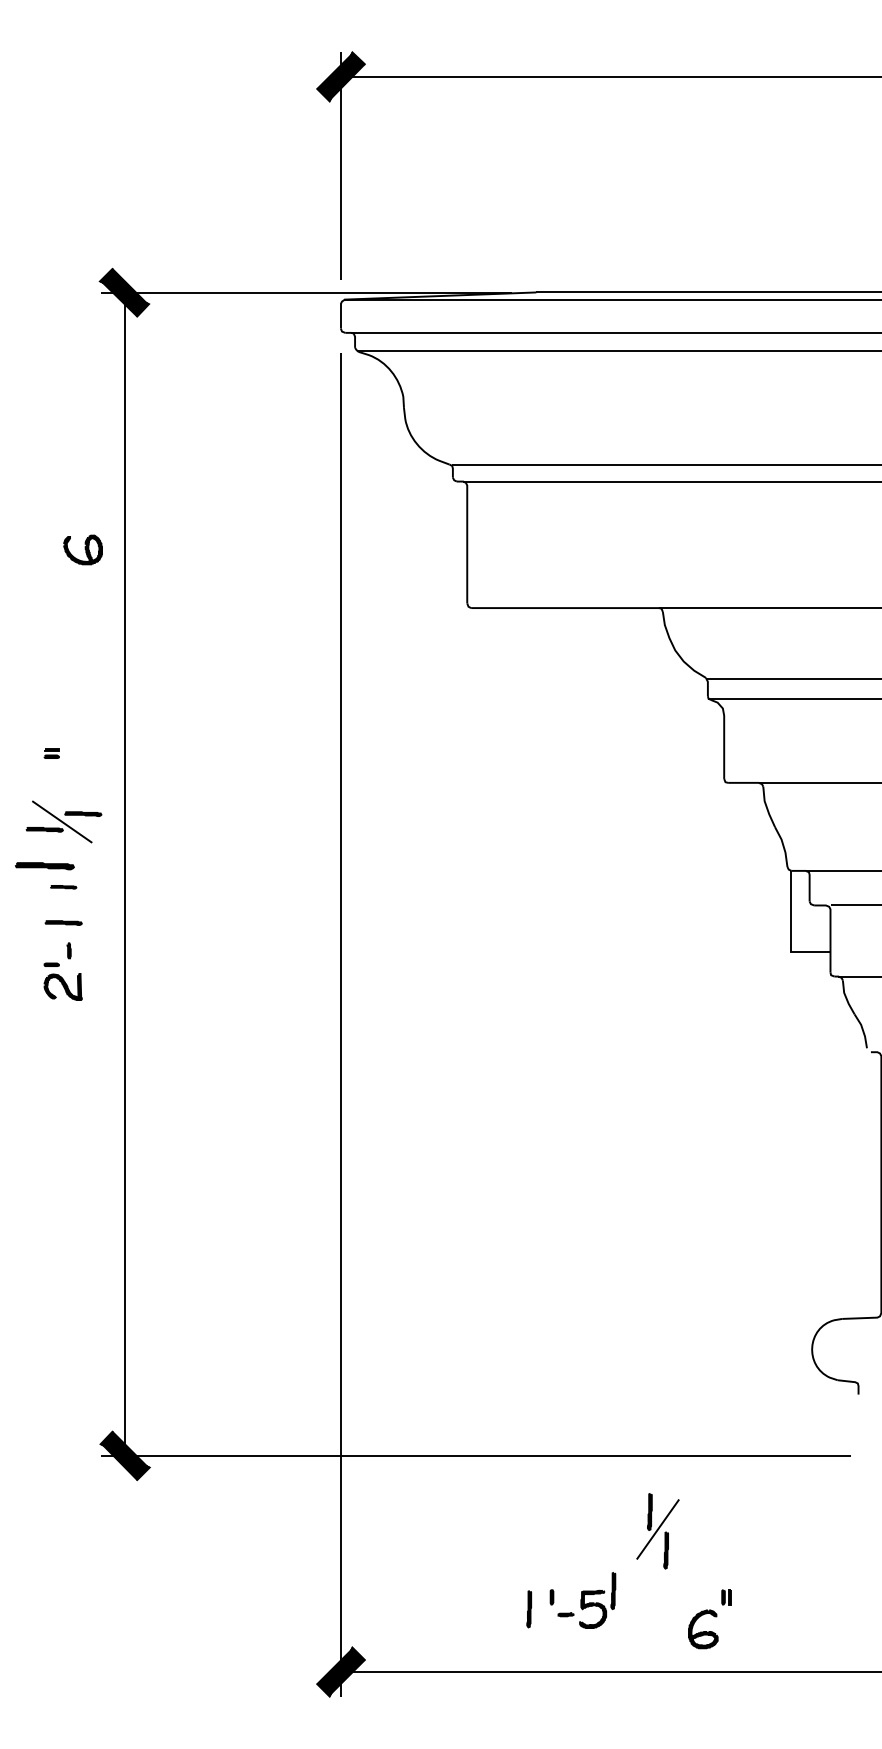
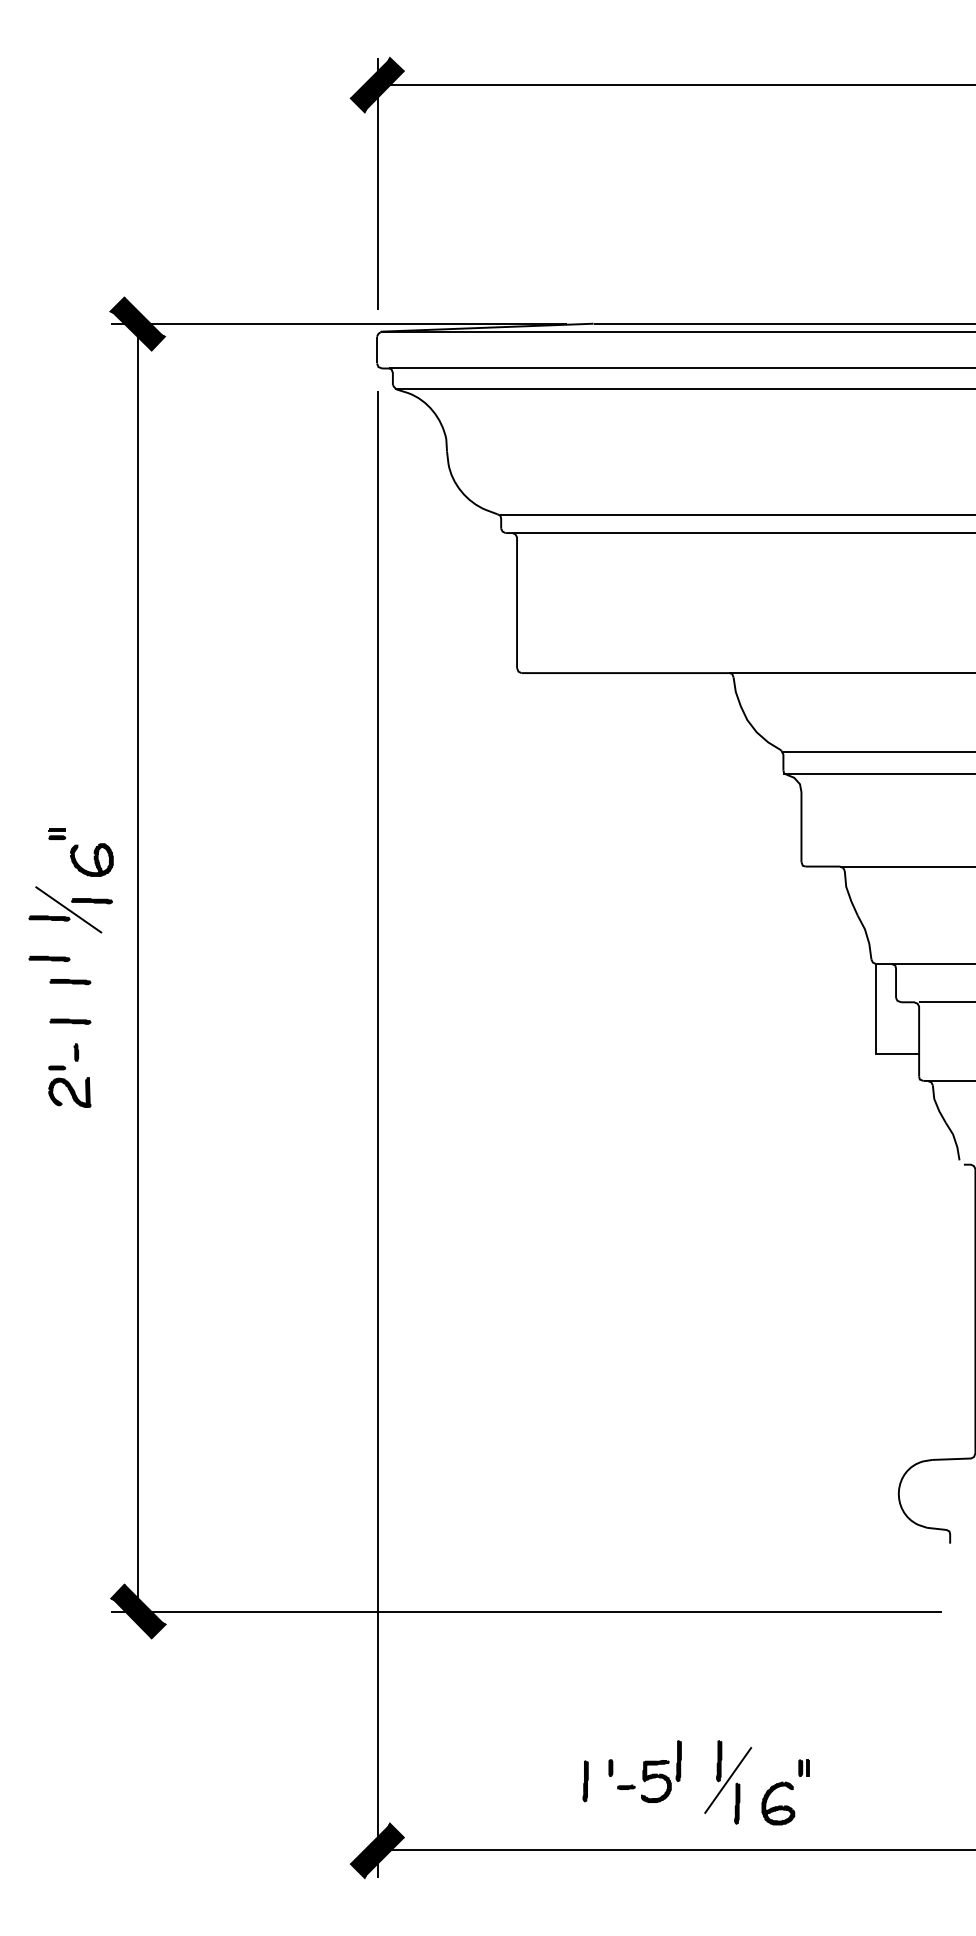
part: (82, 549) -> (91, 859), moved
part: (44, 866) -> (49, 959), size x0.62
part: (63, 887) -> (70, 982), size x1.43
part: (657, 1531) -> (727, 1782), moved

